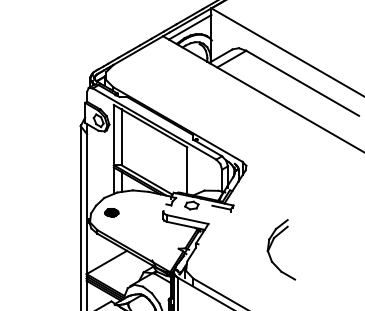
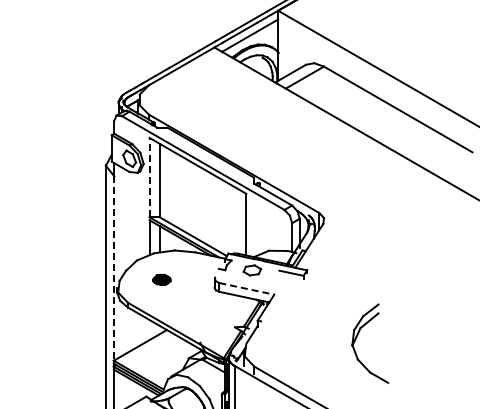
line: (113, 134) -> (149, 177), solid -> dashed
line: (87, 204) -> (114, 268), solid -> dashed
part: (111, 212) -> (161, 279), moved
line: (188, 219) -> (247, 288), solid -> dashed
part: (271, 245) -> (357, 337), moved

